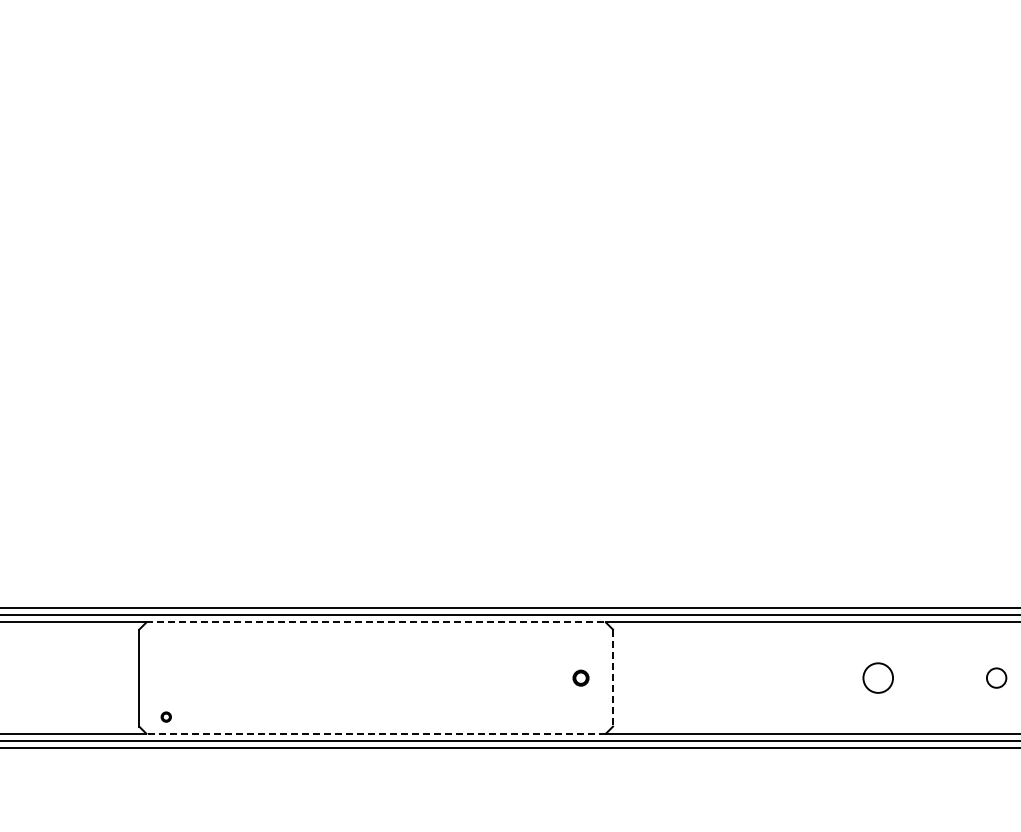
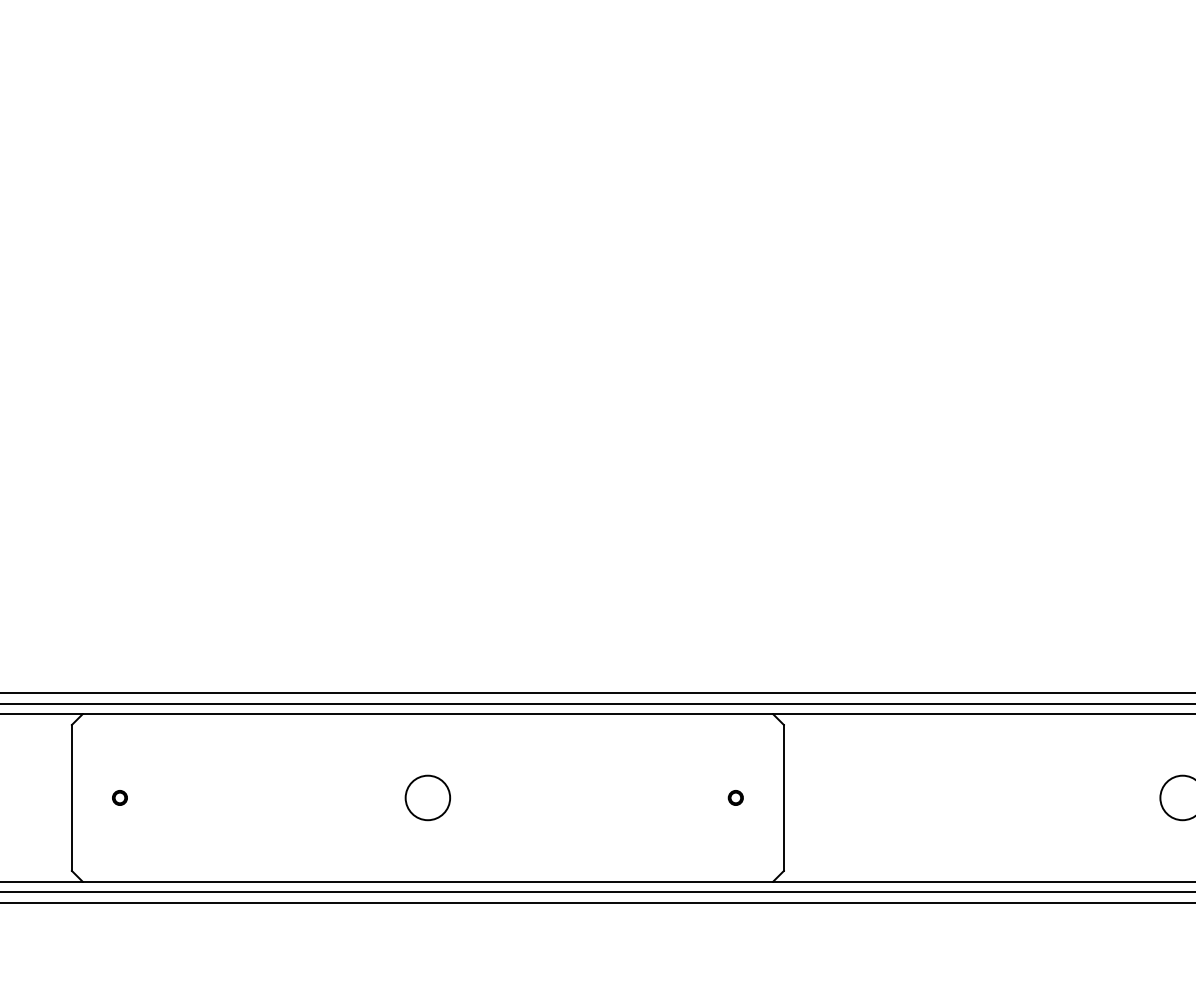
line: (376, 622) -> (428, 714), dashed -> solid
circle: (375, 677) -> (426, 797), added
part: (580, 677) -> (735, 797), size x0.62
line: (612, 678) -> (783, 798), dashed -> solid
part: (165, 716) -> (118, 797), moved
line: (376, 733) -> (428, 881), dashed -> solid

